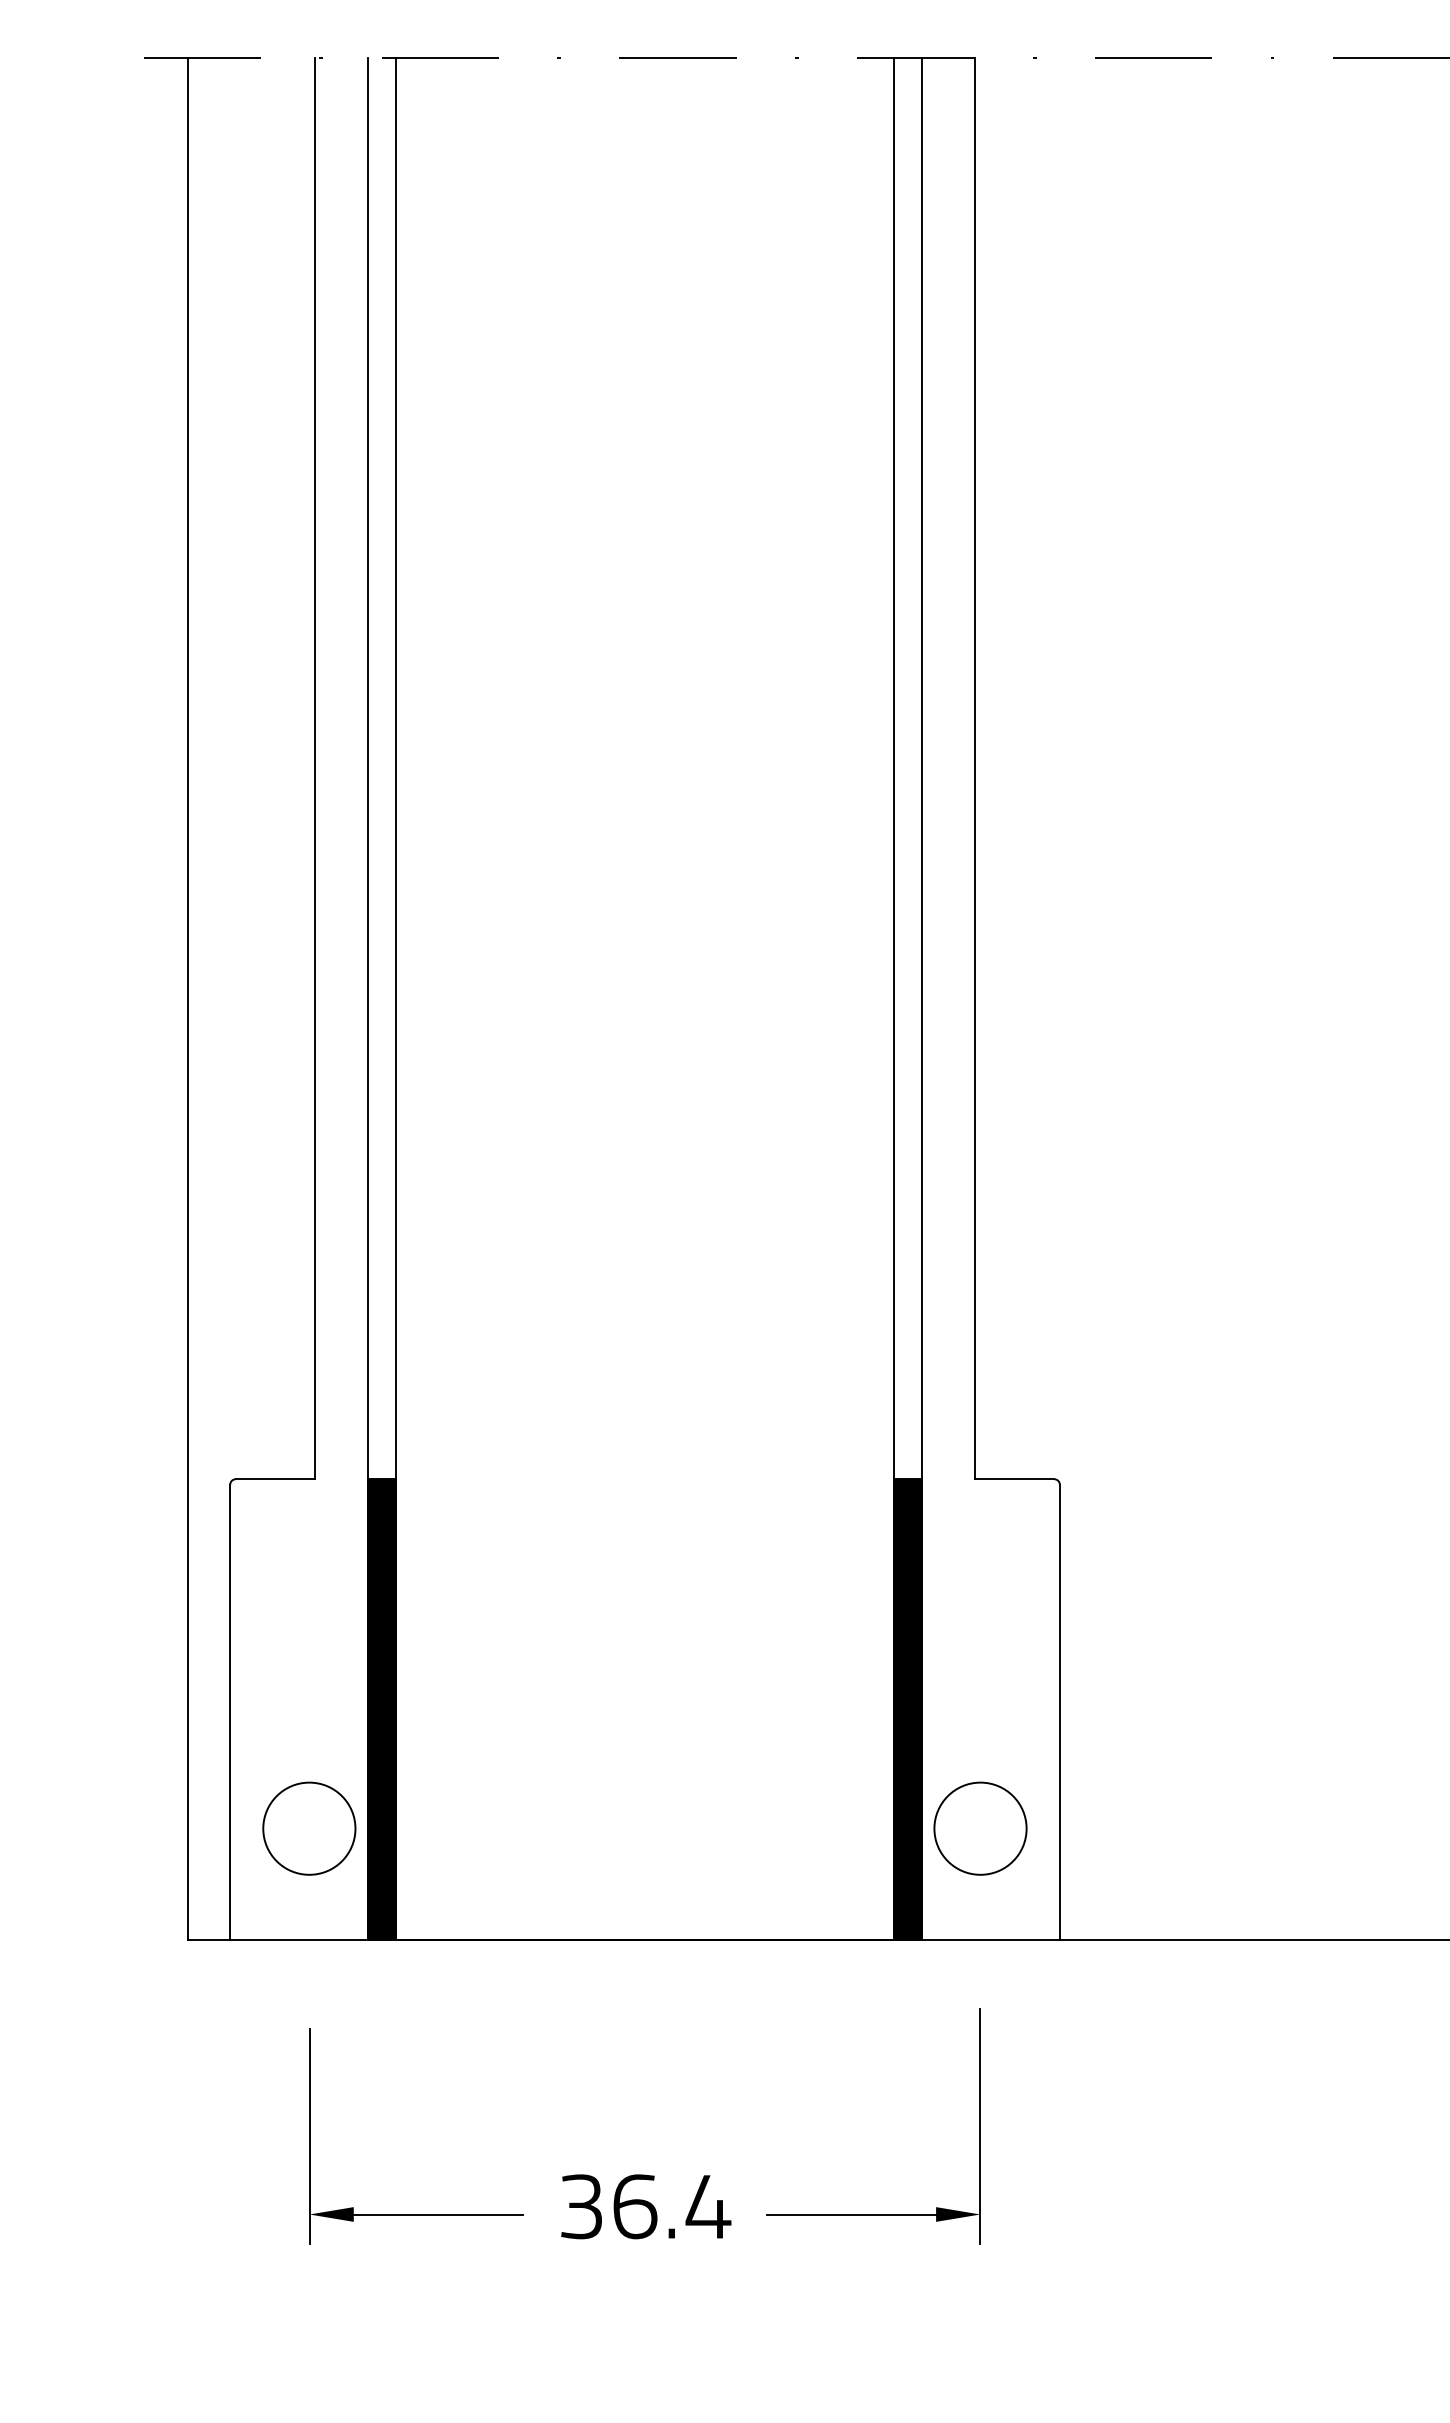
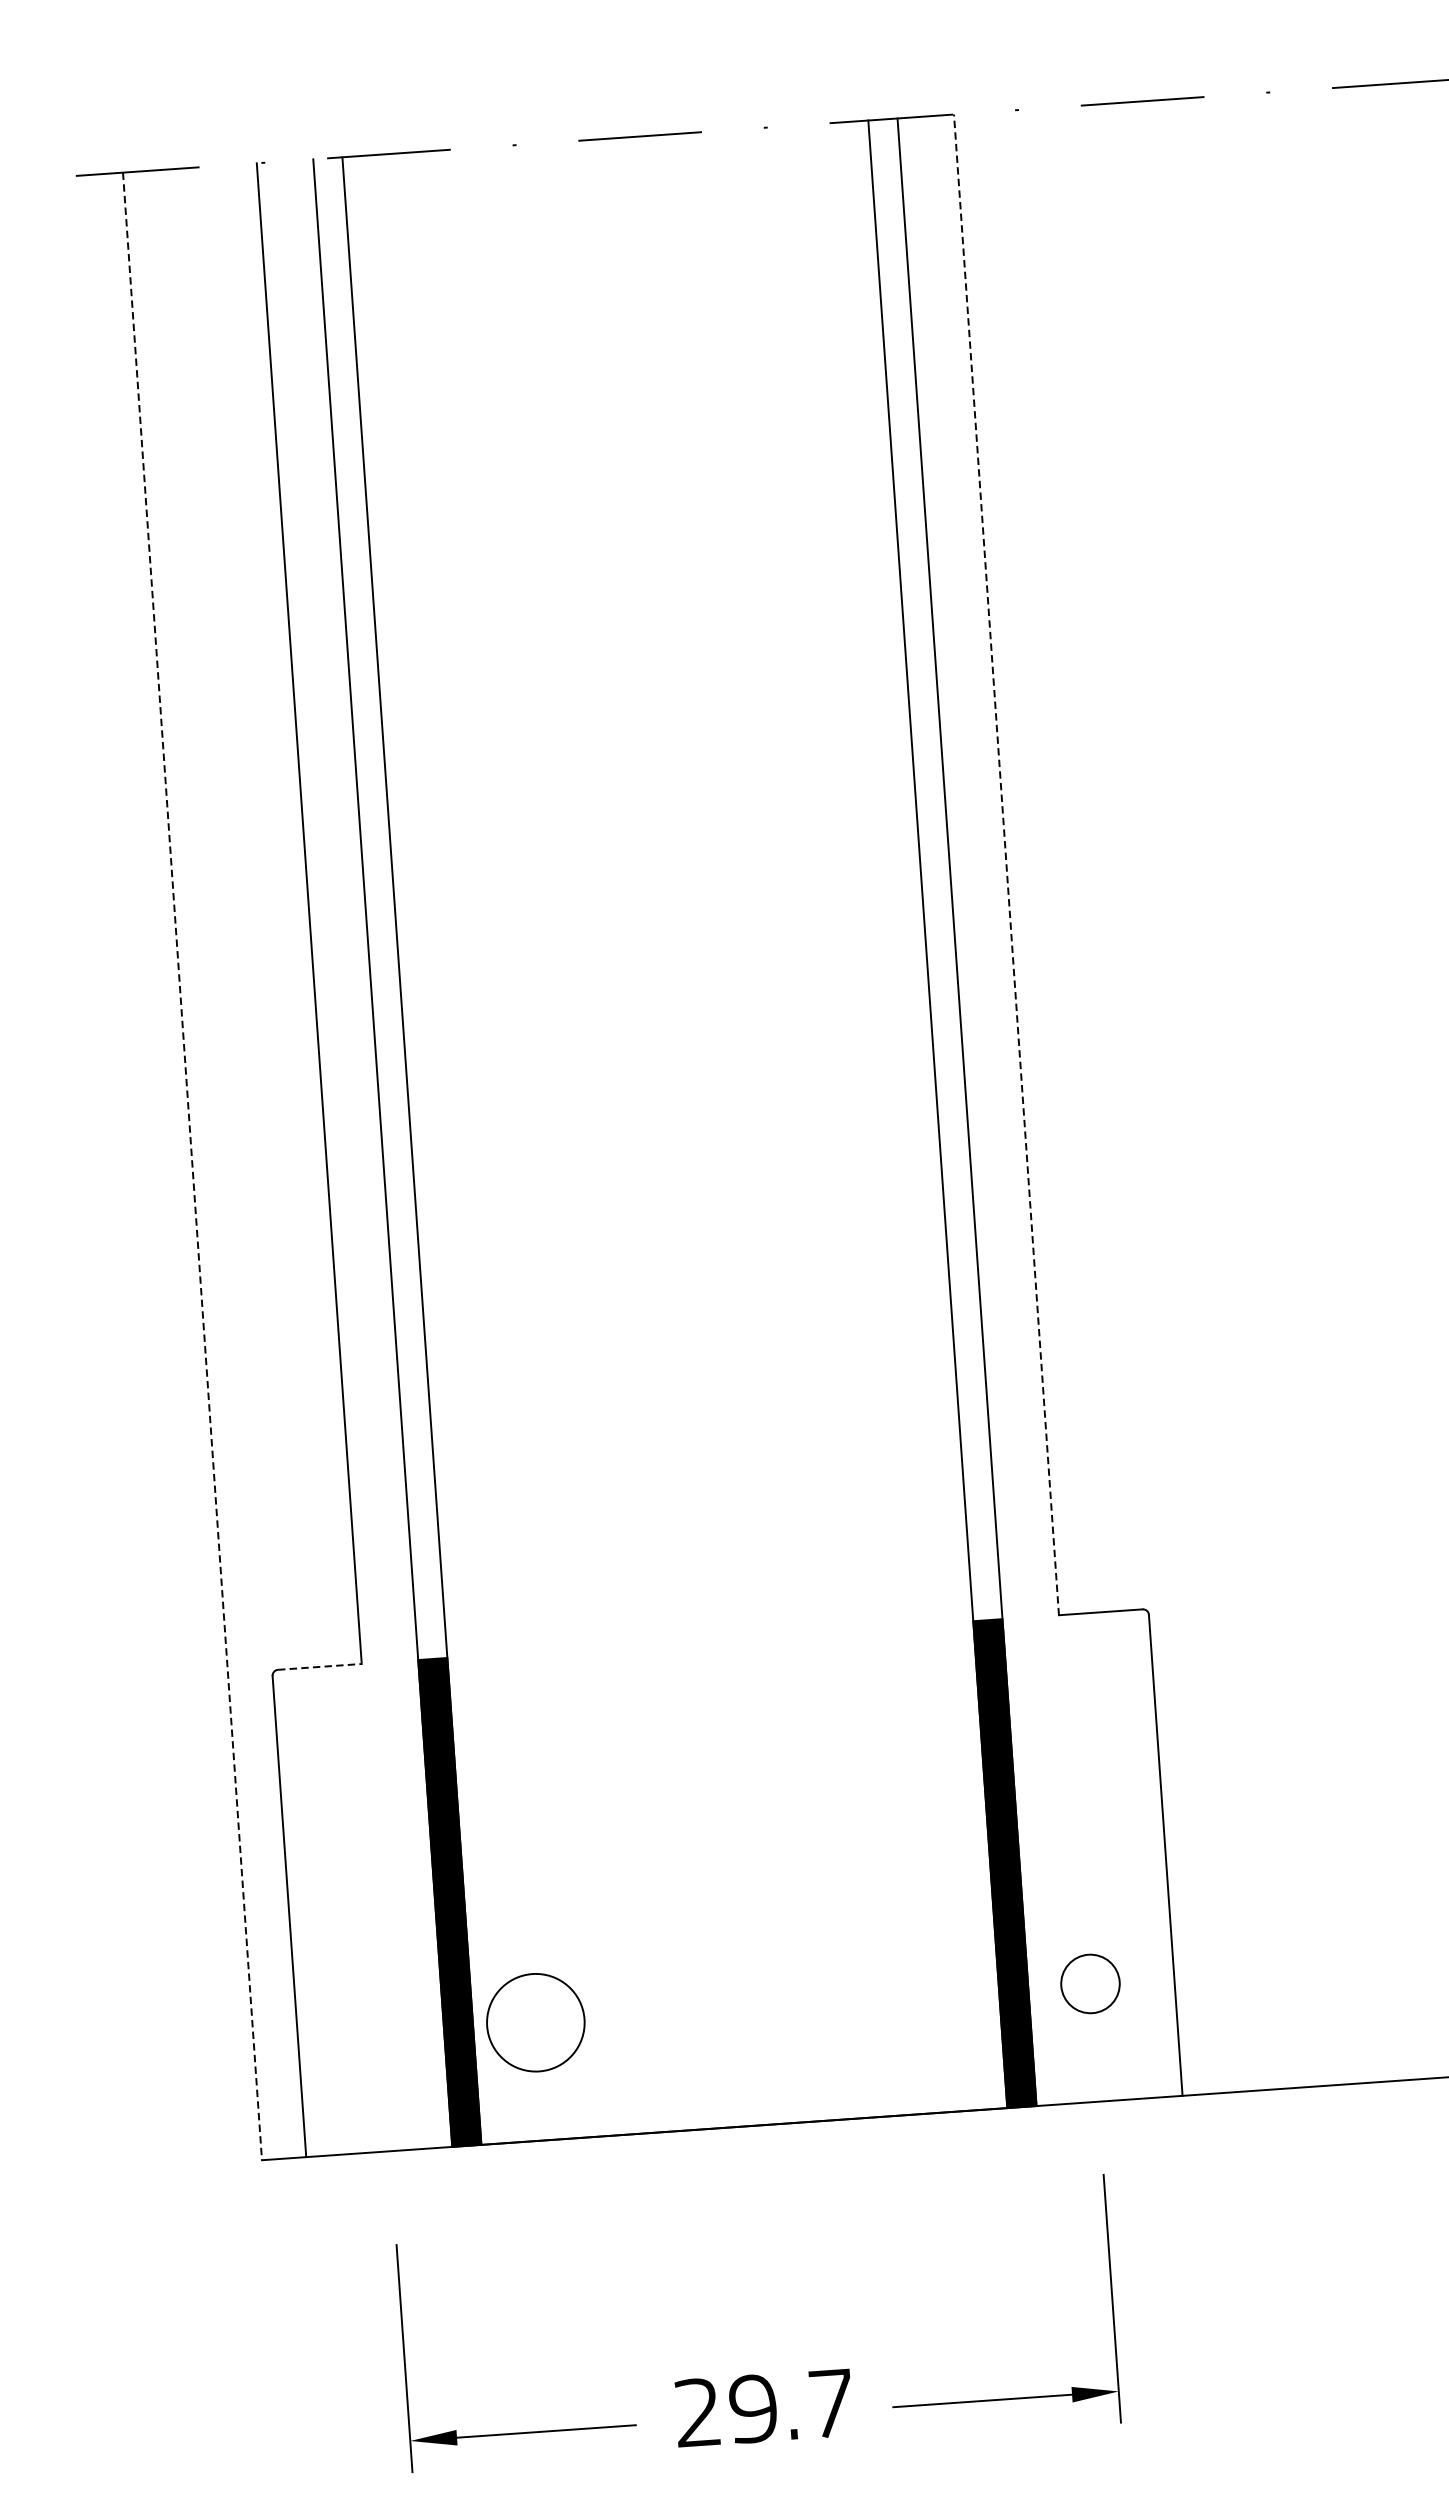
line: (975, 768) -> (1006, 864), solid -> dashed
line: (188, 999) -> (192, 1166), solid -> dashed
line: (275, 1479) -> (320, 1667), solid -> dashed
circle: (309, 1828) -> (535, 2022), moved
circle: (980, 1828) -> (1090, 1983), size x0.6
text: (646, 2206) -> (765, 2407), 36.4 -> 29.7

